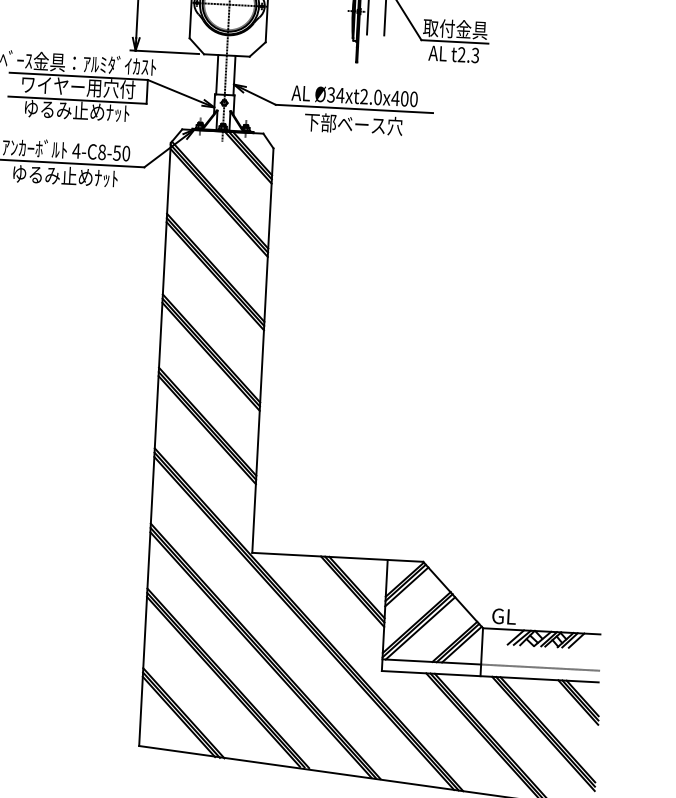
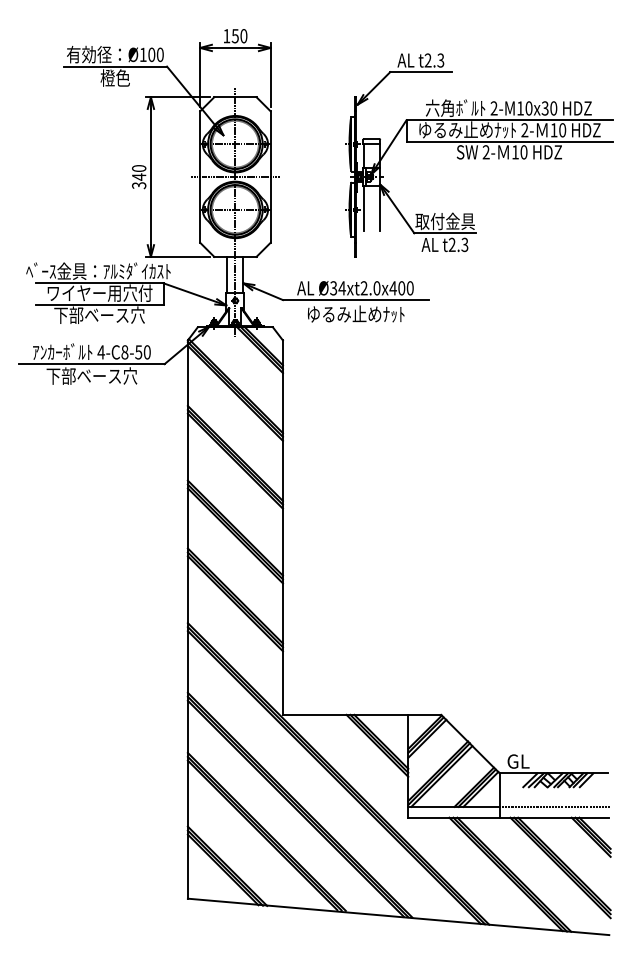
text: (76, 110) -> (99, 314), ゆるみ止めﾅｯﾄ -> 下部ベース穴
text: (353, 123) -> (355, 313), 下部ベース穴 -> ゆるみ止めﾅｯﾄ
text: (65, 175) -> (92, 375), ゆるみ止めﾅｯﾄ -> 下部ベース穴

